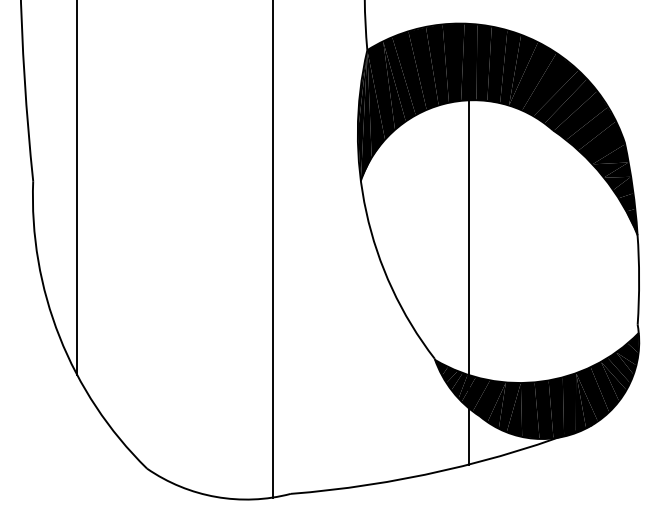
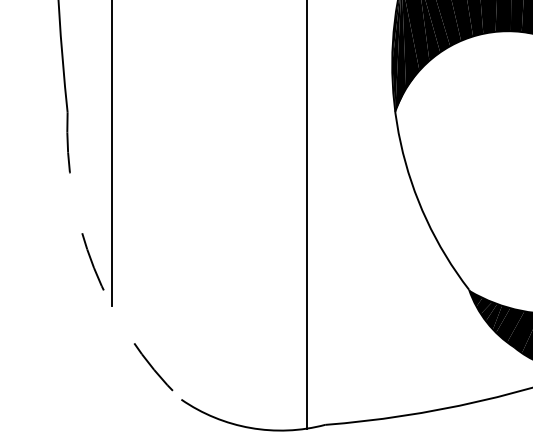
line: (468, 282) -> (502, 213), removed
arc: (59, 336) -> (93, 267), solid -> dashed

